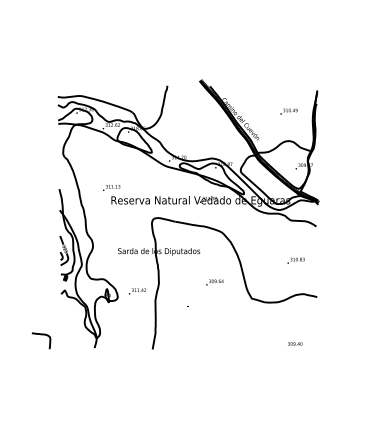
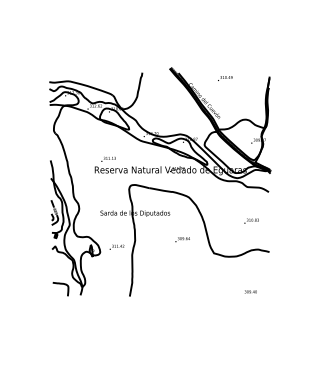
text: (288, 111) -> (224, 78), moved
text: (111, 187) -> (108, 159), moved
curve: (41, 335) -> (60, 284), moved

